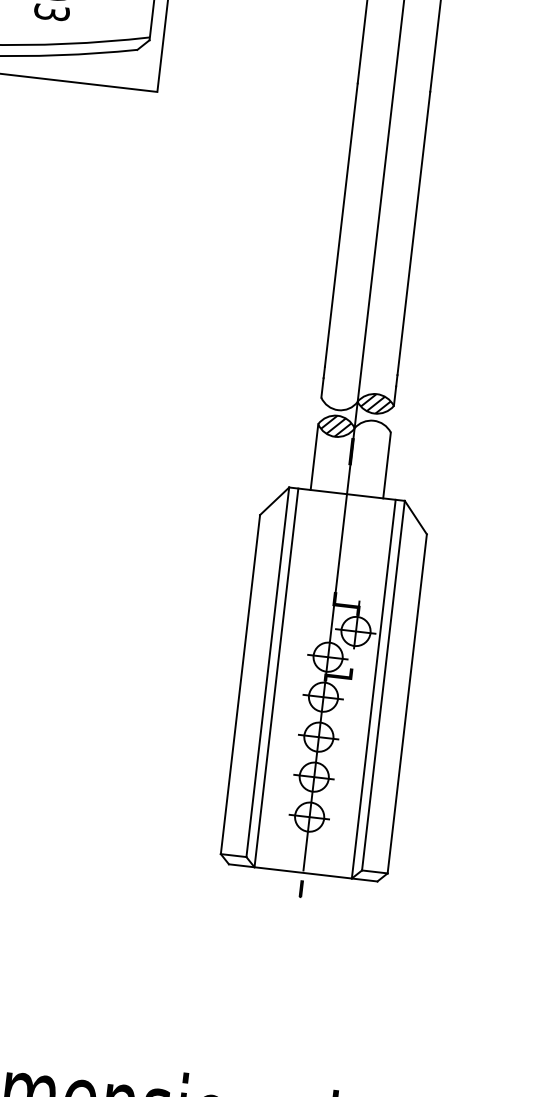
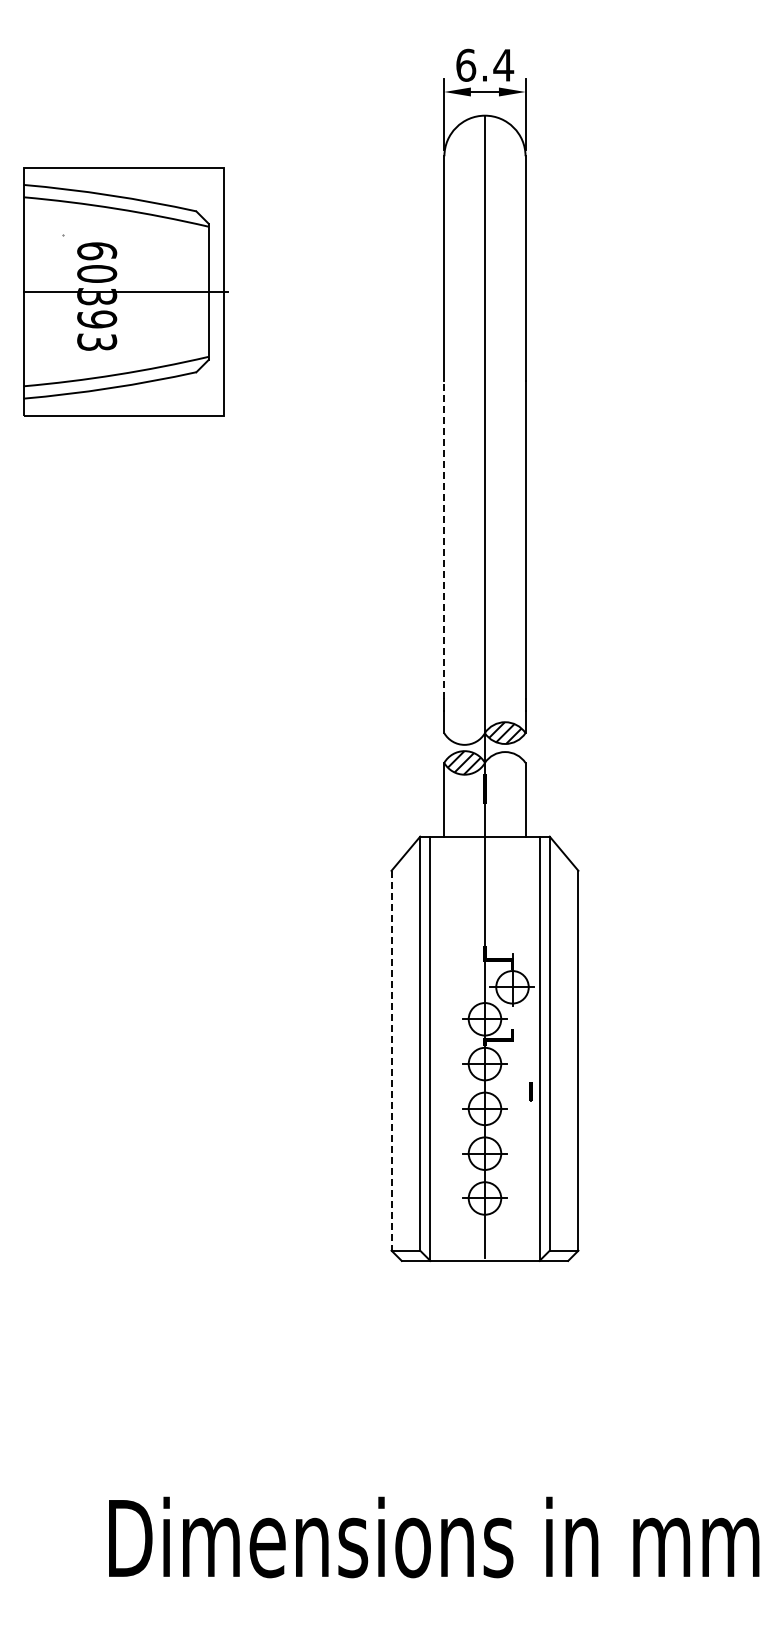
line: (341, 224) -> (444, 539), solid -> dashed
line: (240, 684) -> (391, 1060), solid -> dashed
line: (300, 888) -> (530, 1091), moved

